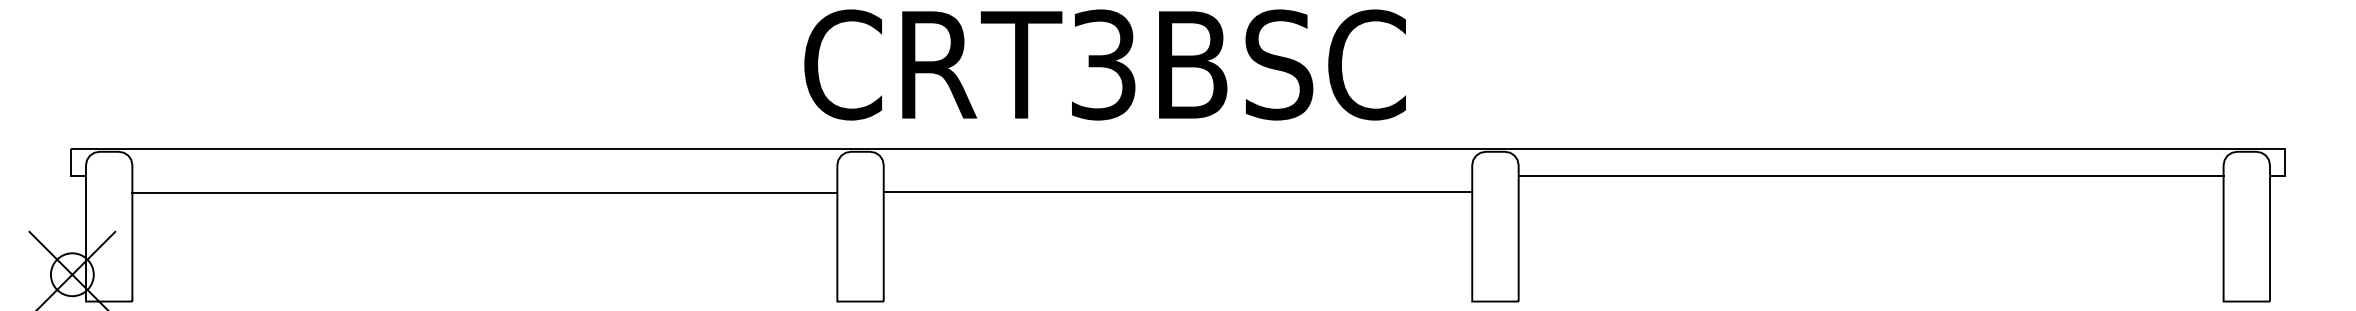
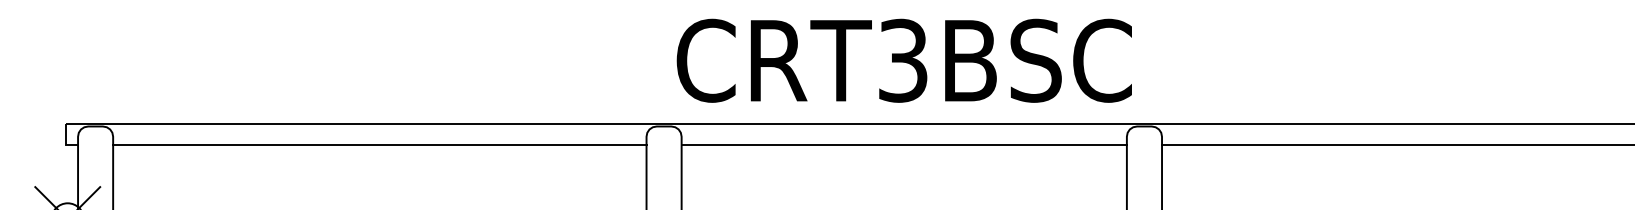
text: (1104, 64) -> (903, 60), moved
line: (1177, 191) -> (903, 144), moved
line: (484, 192) -> (379, 144), moved

